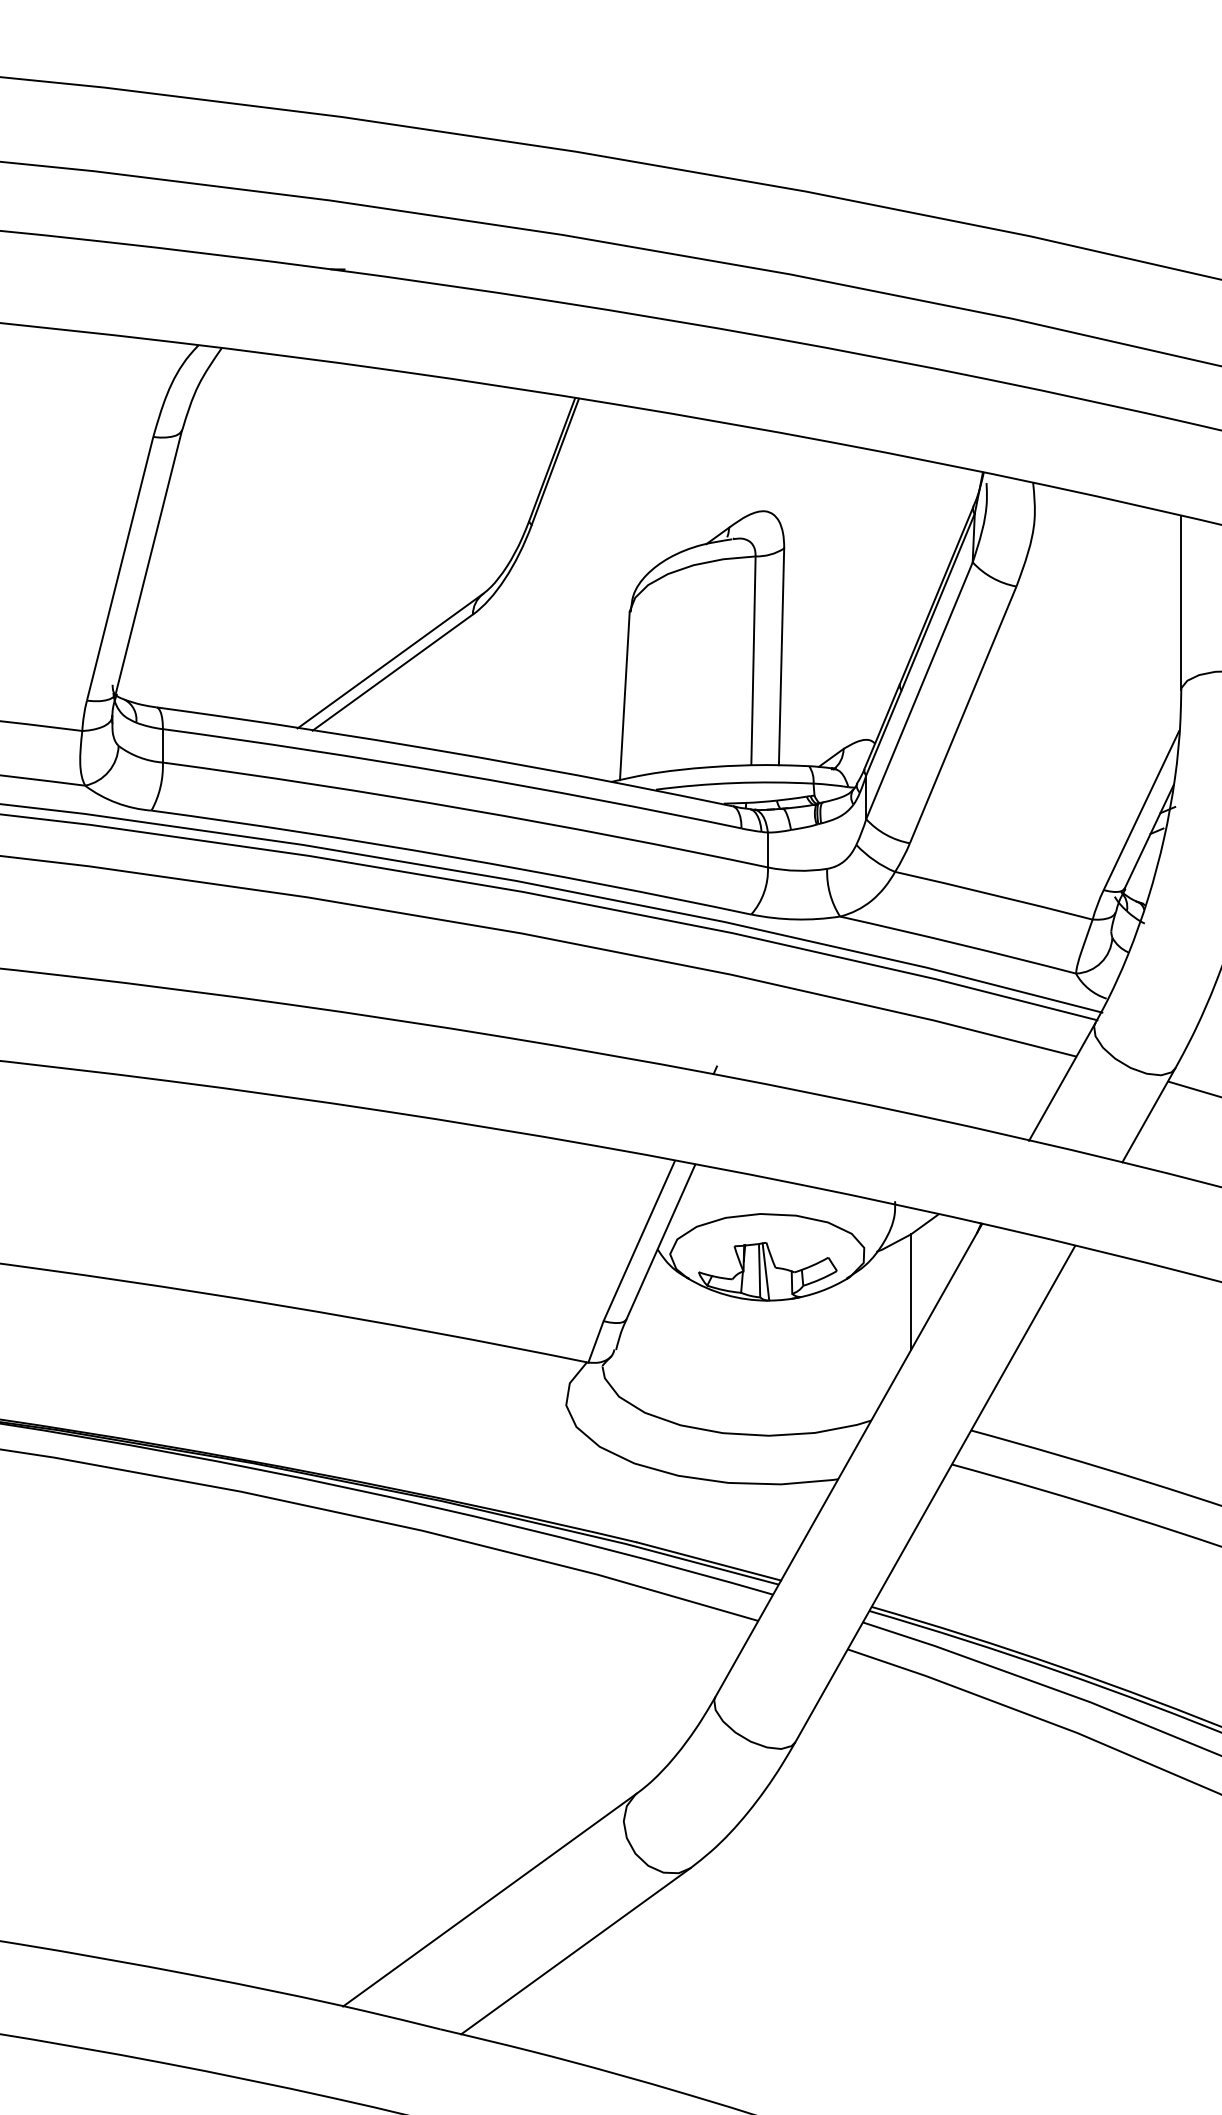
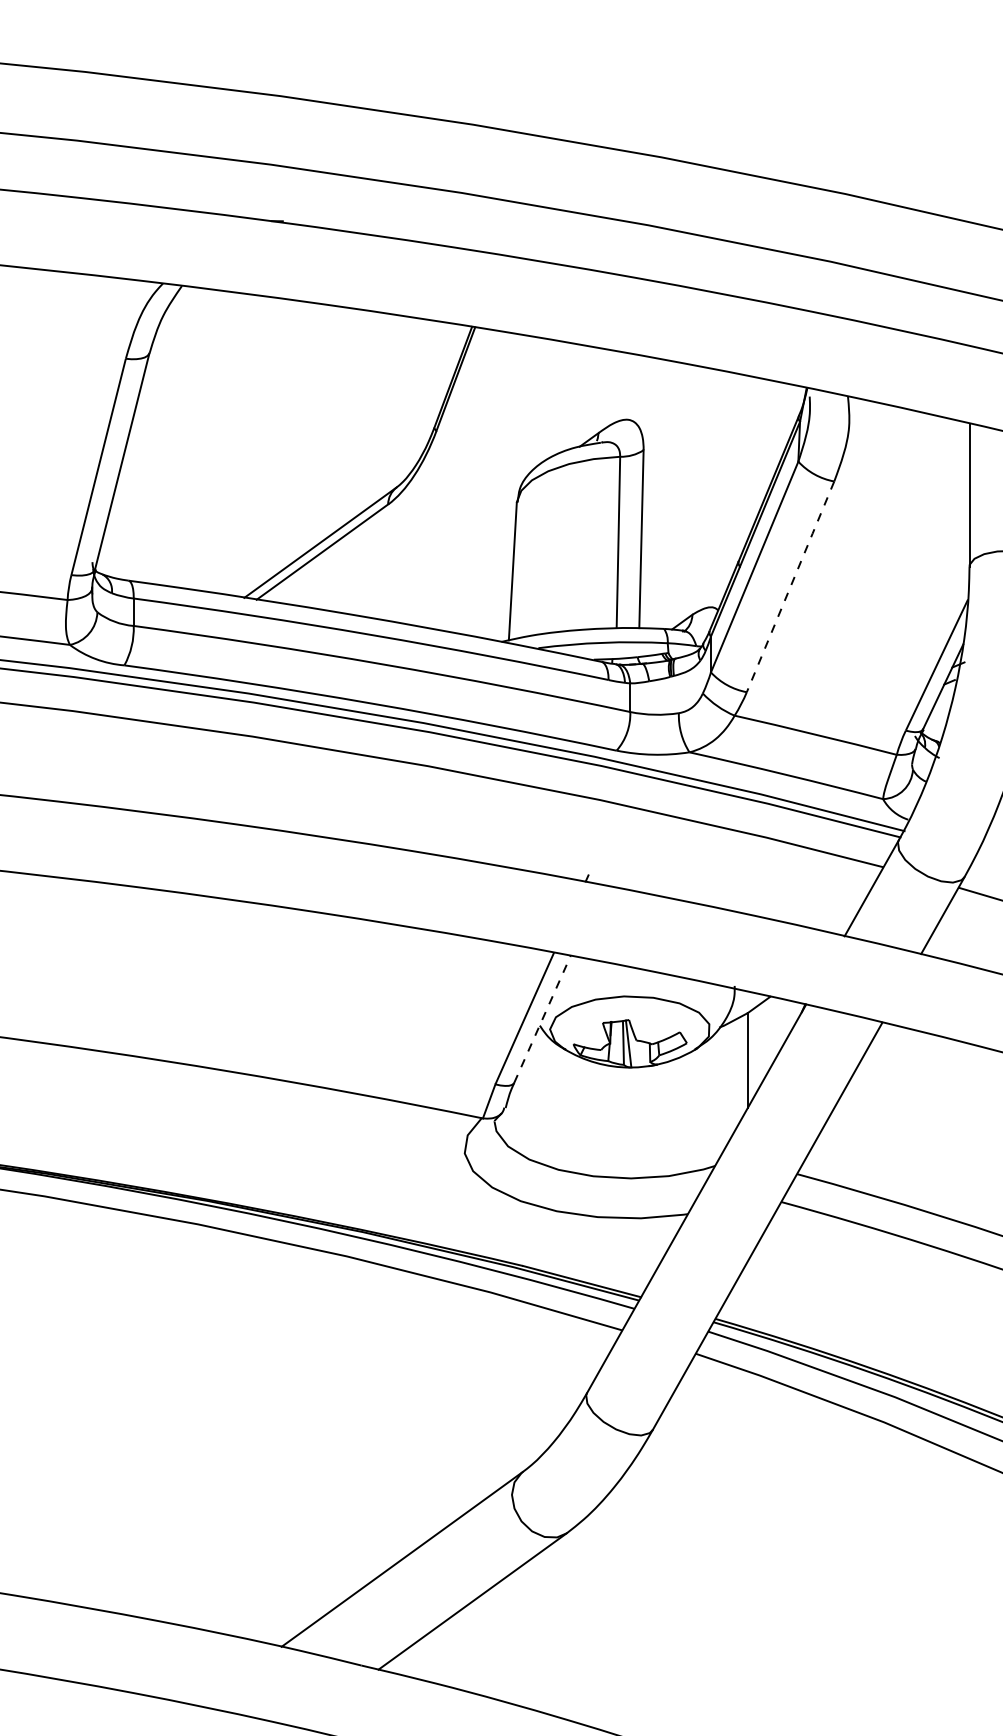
line: (963, 714) -> (790, 586), solid -> dashed
line: (660, 1242) -> (542, 1019), solid -> dashed

